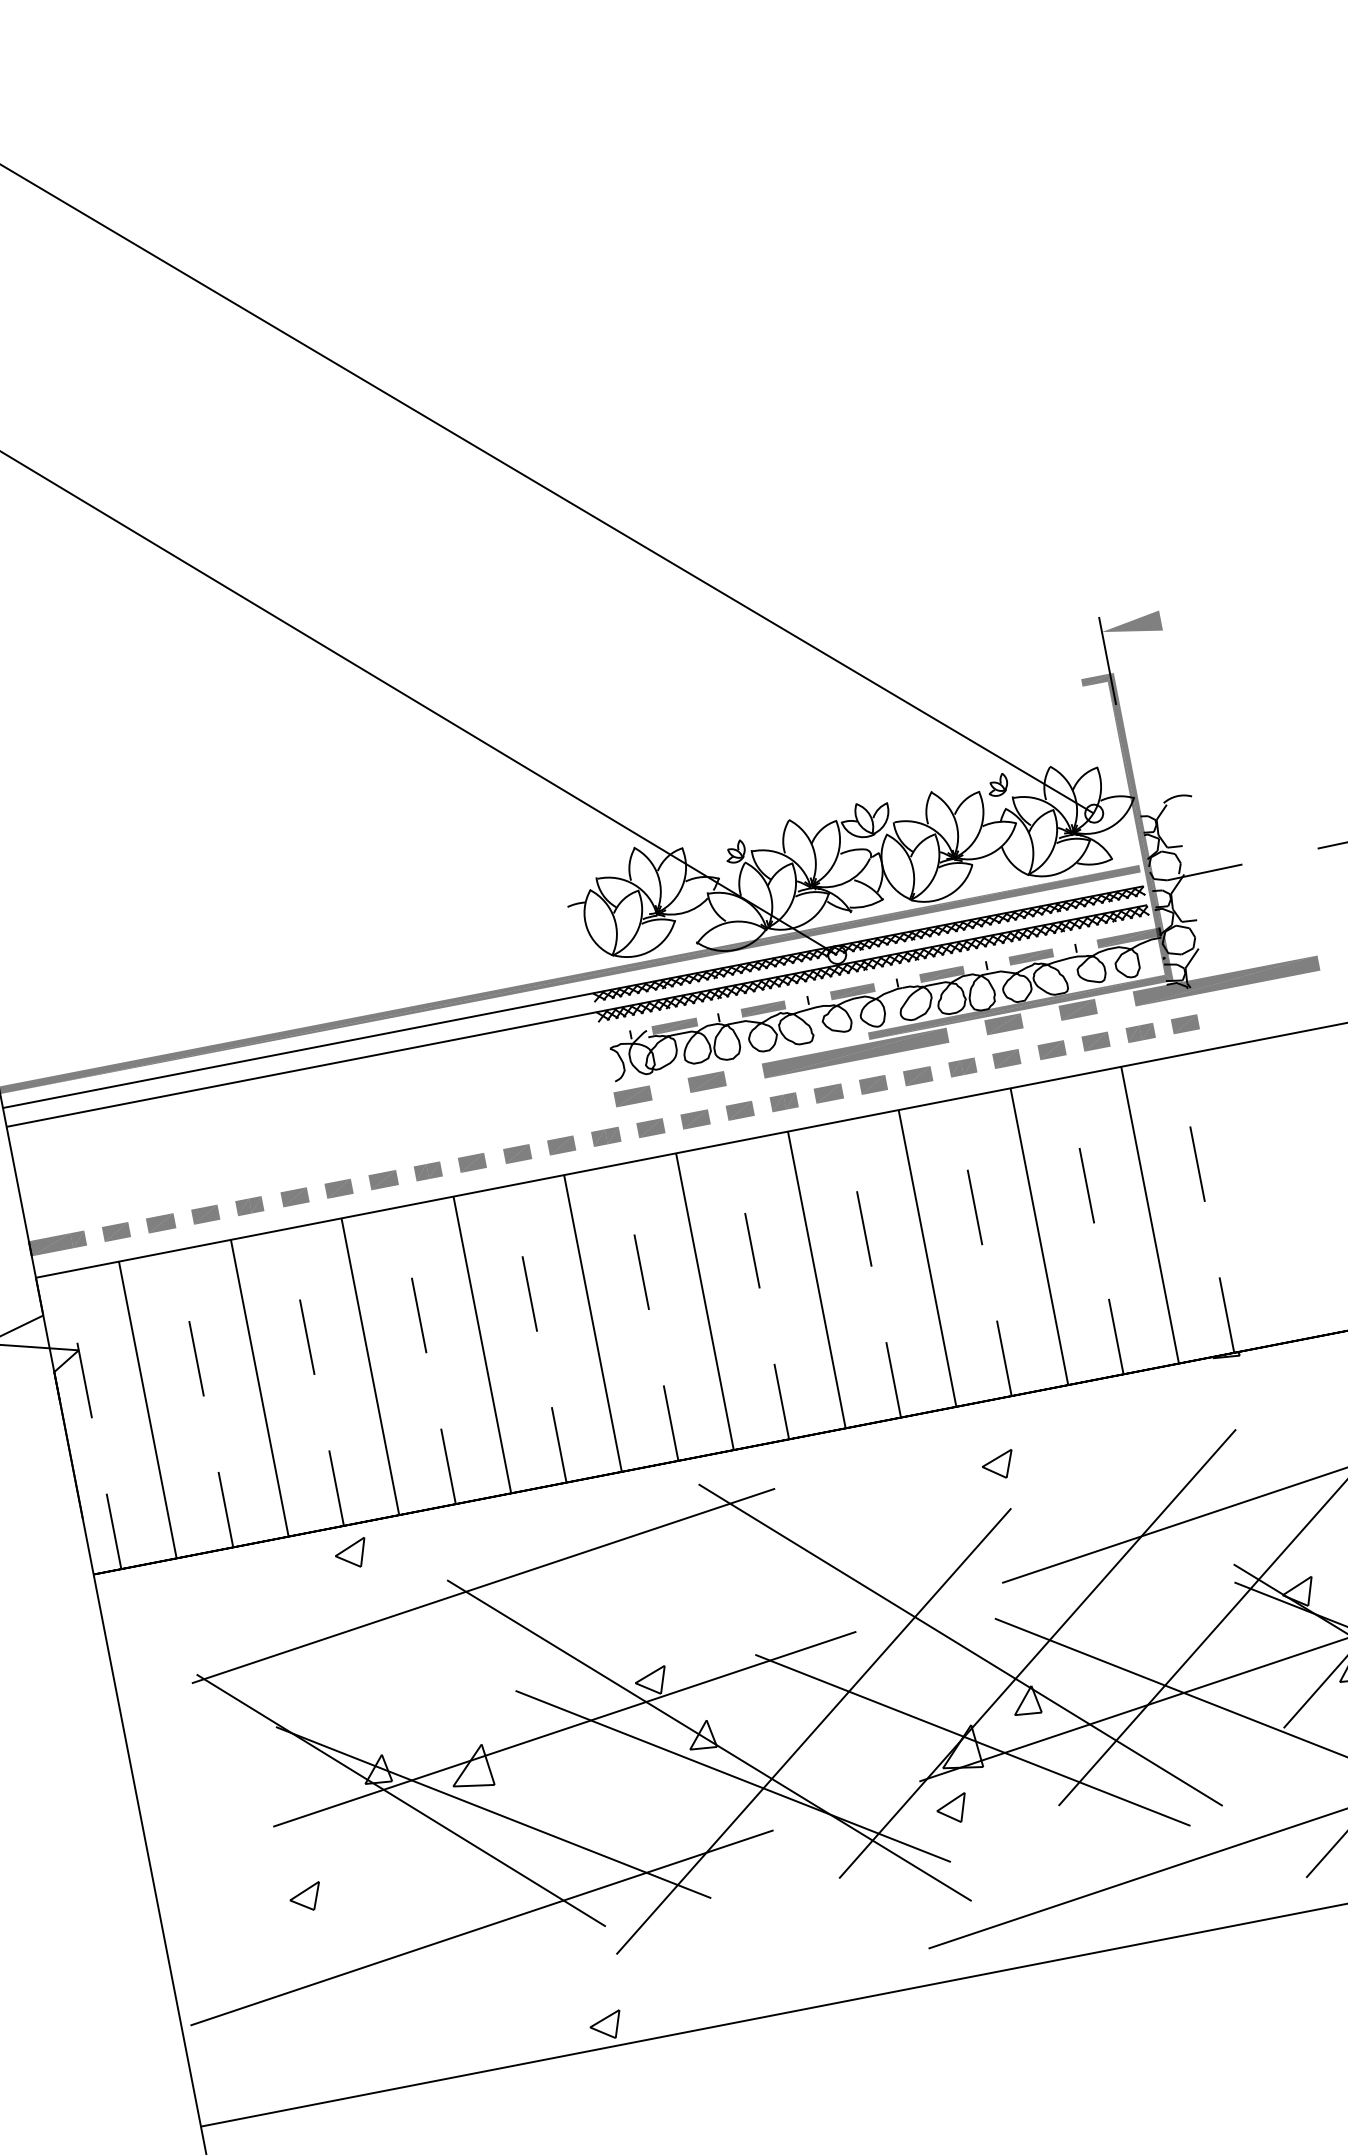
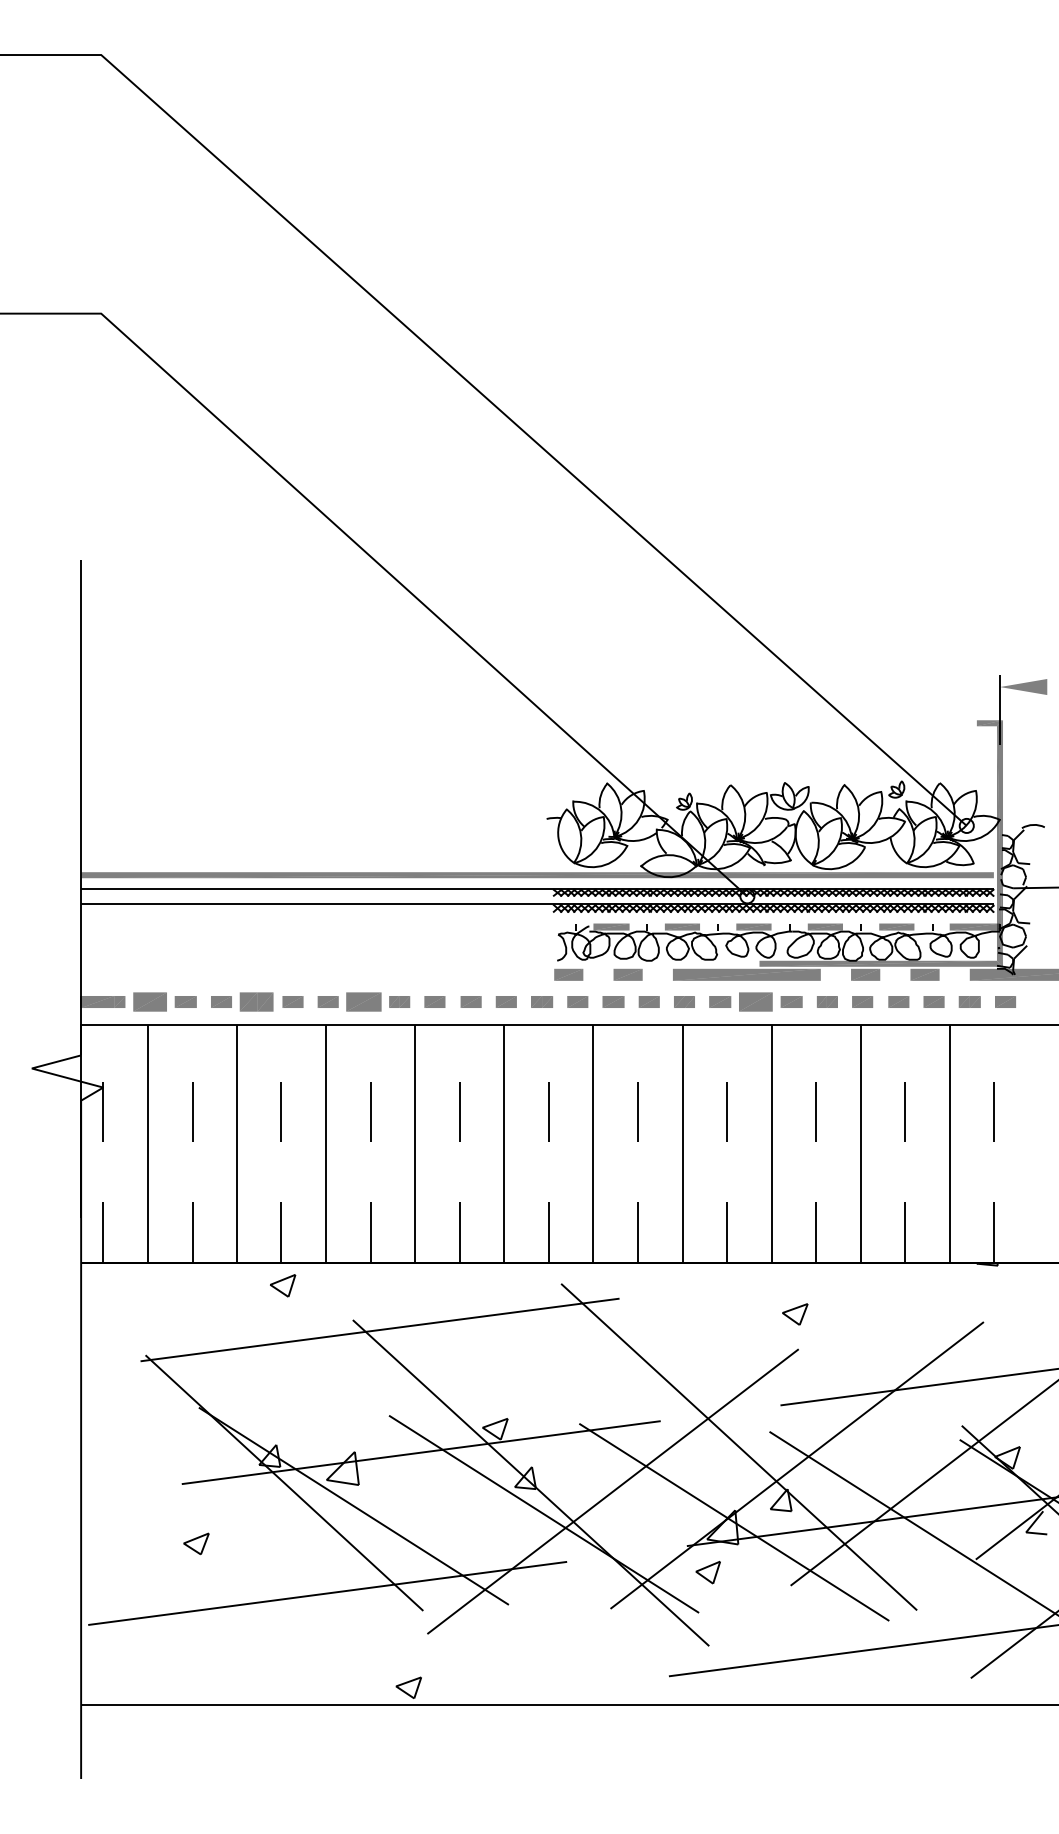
part: (872, 1084) -> (755, 1001), size x1.6
part: (383, 1179) -> (363, 1001), size x1.6
part: (249, 1205) -> (256, 1001), size x1.6
part: (115, 1231) -> (149, 1001), size x1.6

